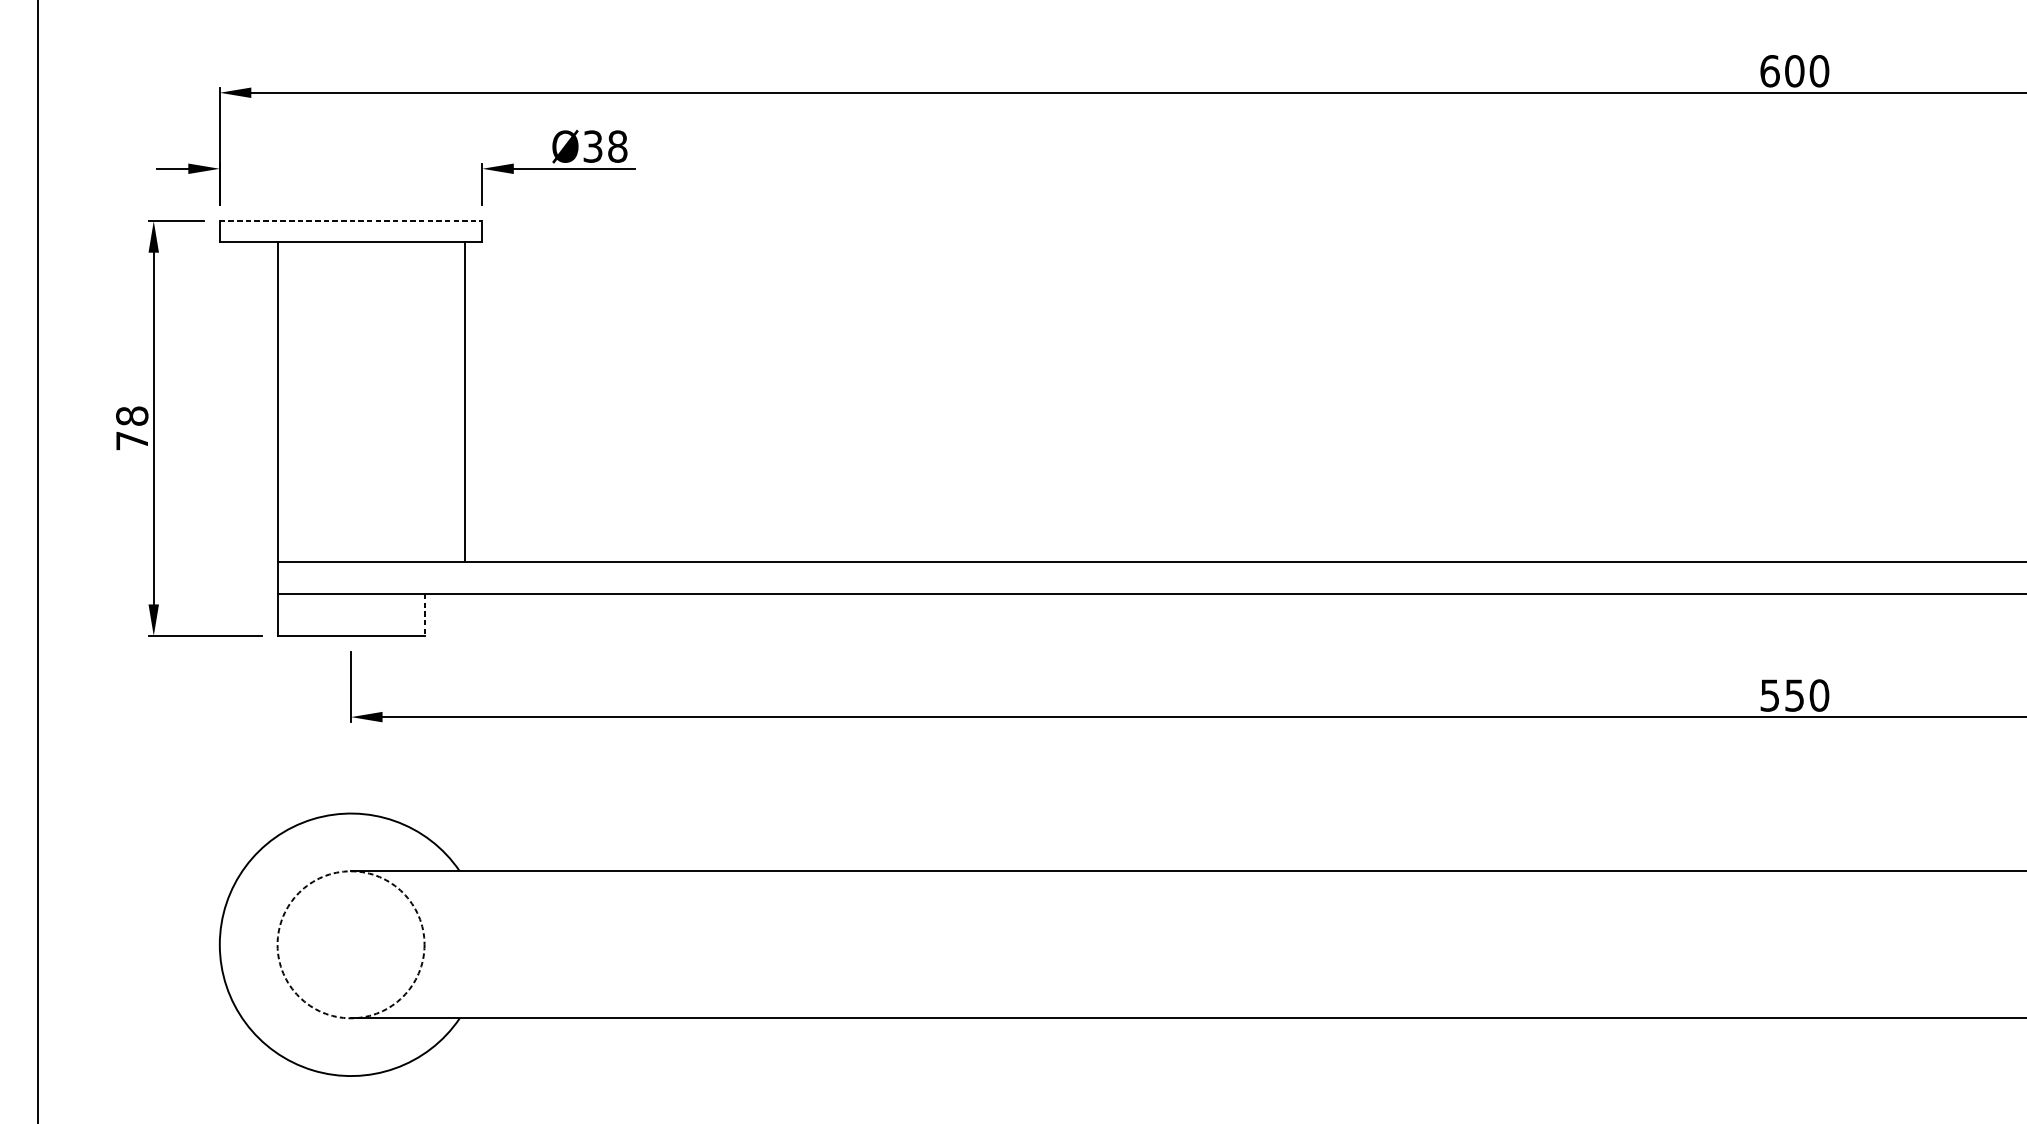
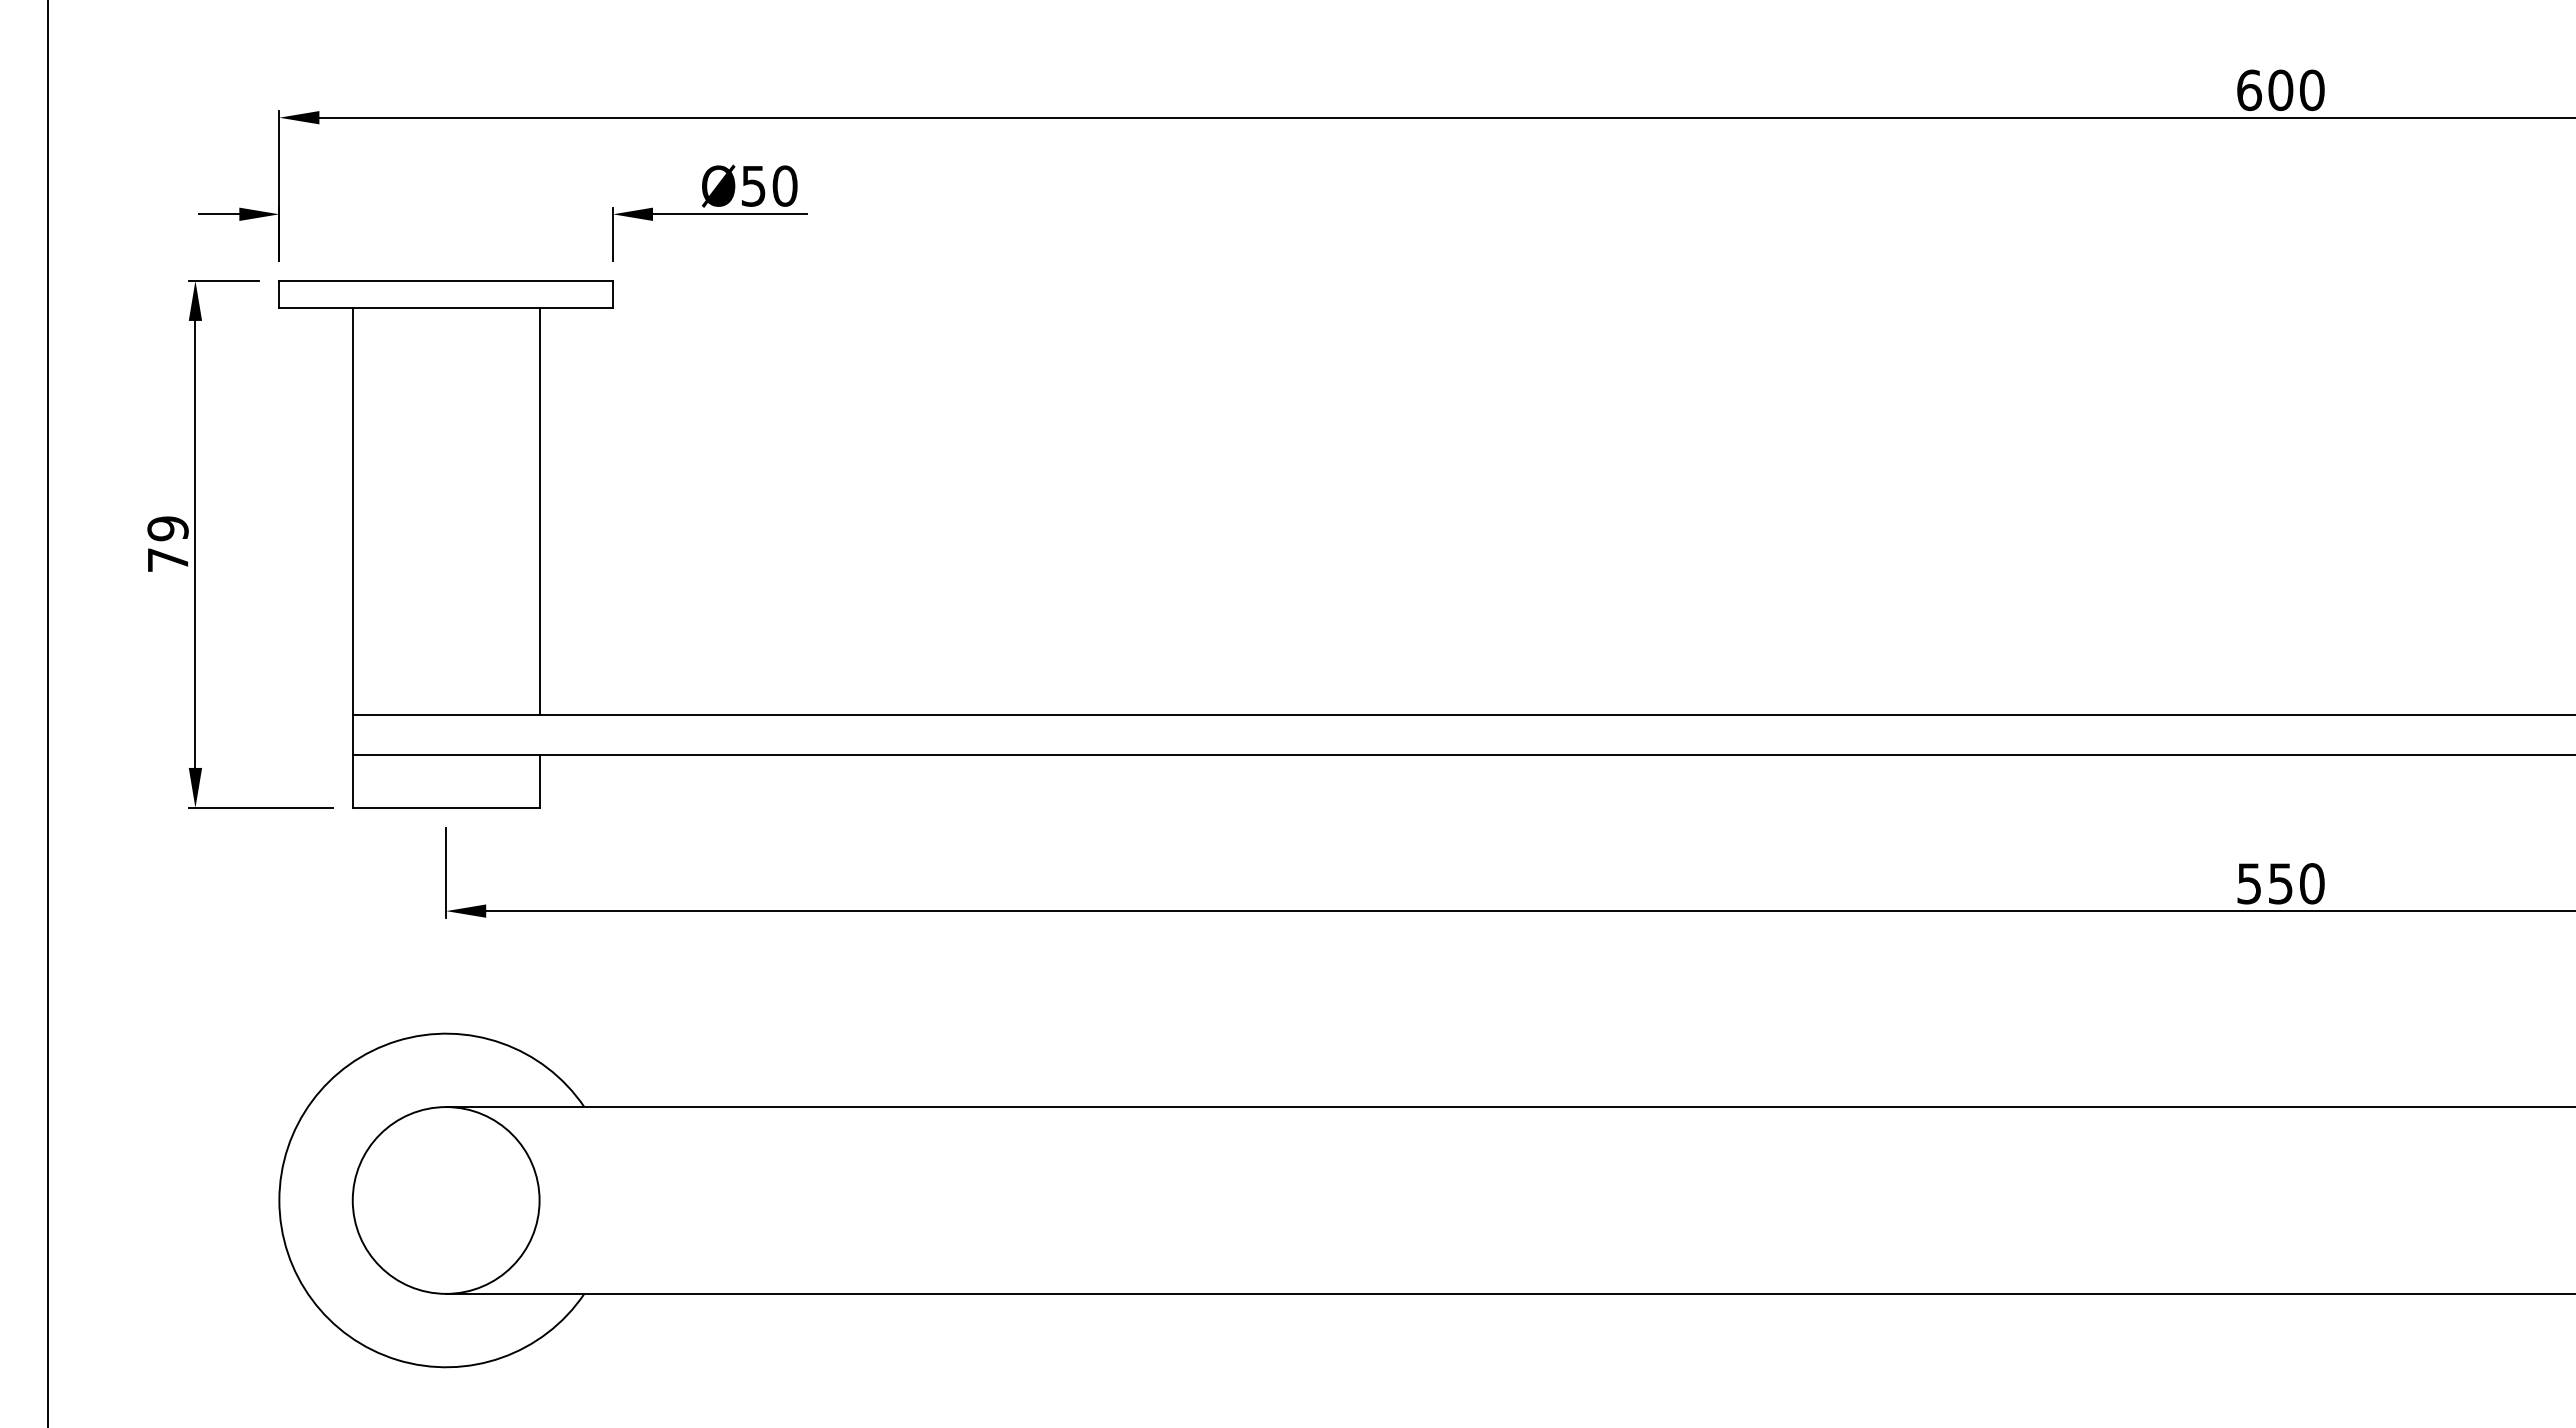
text: (605, 146) -> (769, 185), Ø38 -> Ø50
line: (351, 220) -> (446, 280), dashed -> solid
line: (464, 401) -> (539, 510), moved
text: (131, 416) -> (167, 528), 78 -> 79
line: (424, 615) -> (539, 781), dashed -> solid
circle: (350, 944) -> (445, 1200), dashed -> solid

